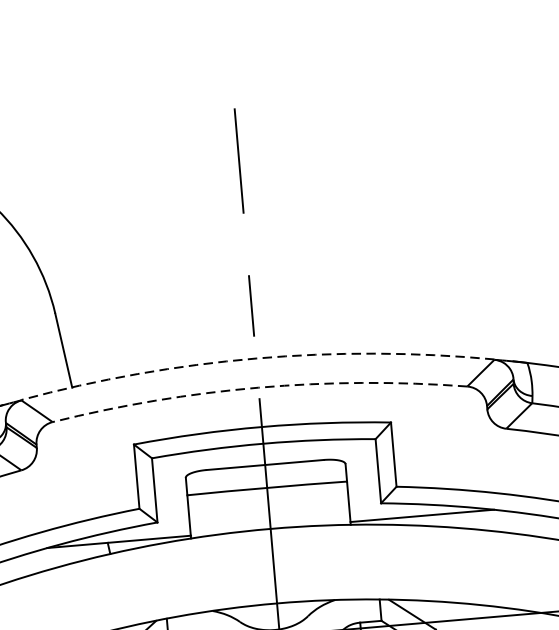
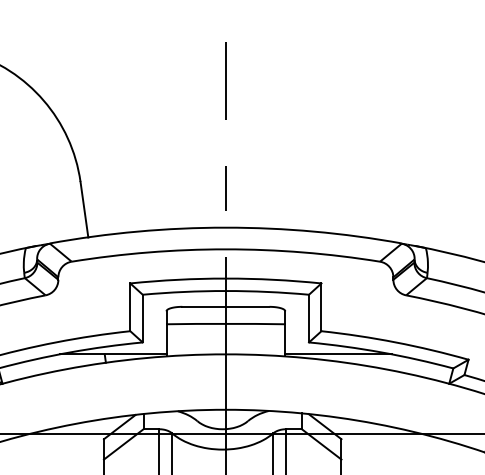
arc: (255, 358) -> (225, 227), dashed -> solid
arc: (258, 387) -> (225, 249), dashed -> solid

